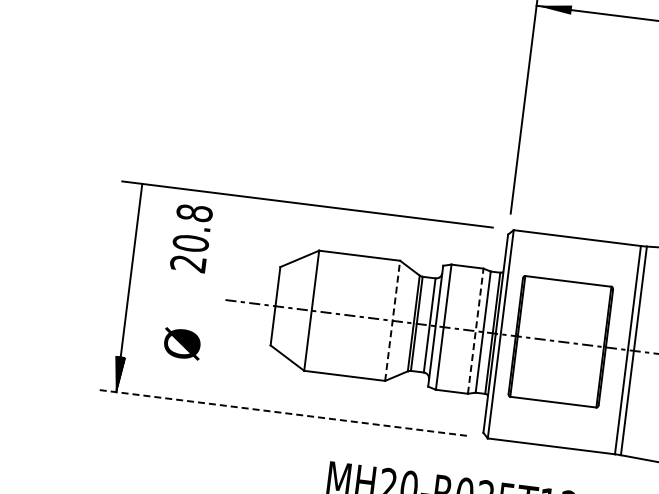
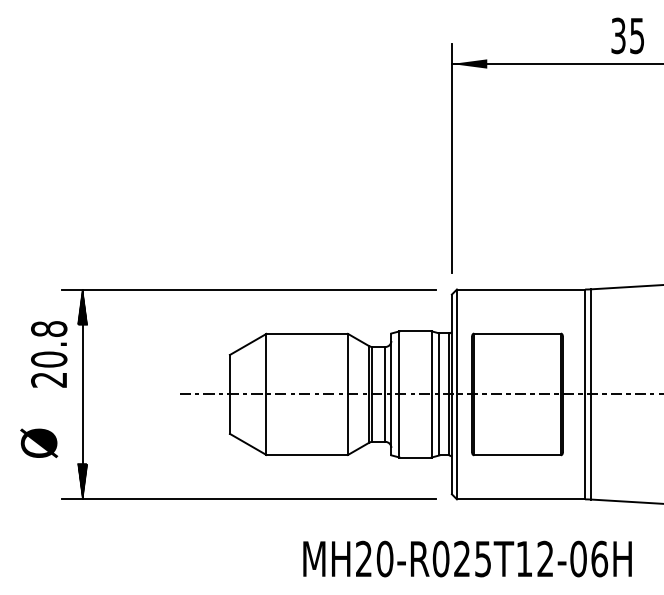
hatch: (140, 200) -> (82, 306), added
text: (191, 238) -> (49, 354), moved
line: (393, 320) -> (348, 394), dashed -> solid
line: (475, 330) -> (431, 393), dashed -> solid
text: (182, 343) -> (39, 442), moved
line: (281, 412) -> (249, 499), dashed -> solid

